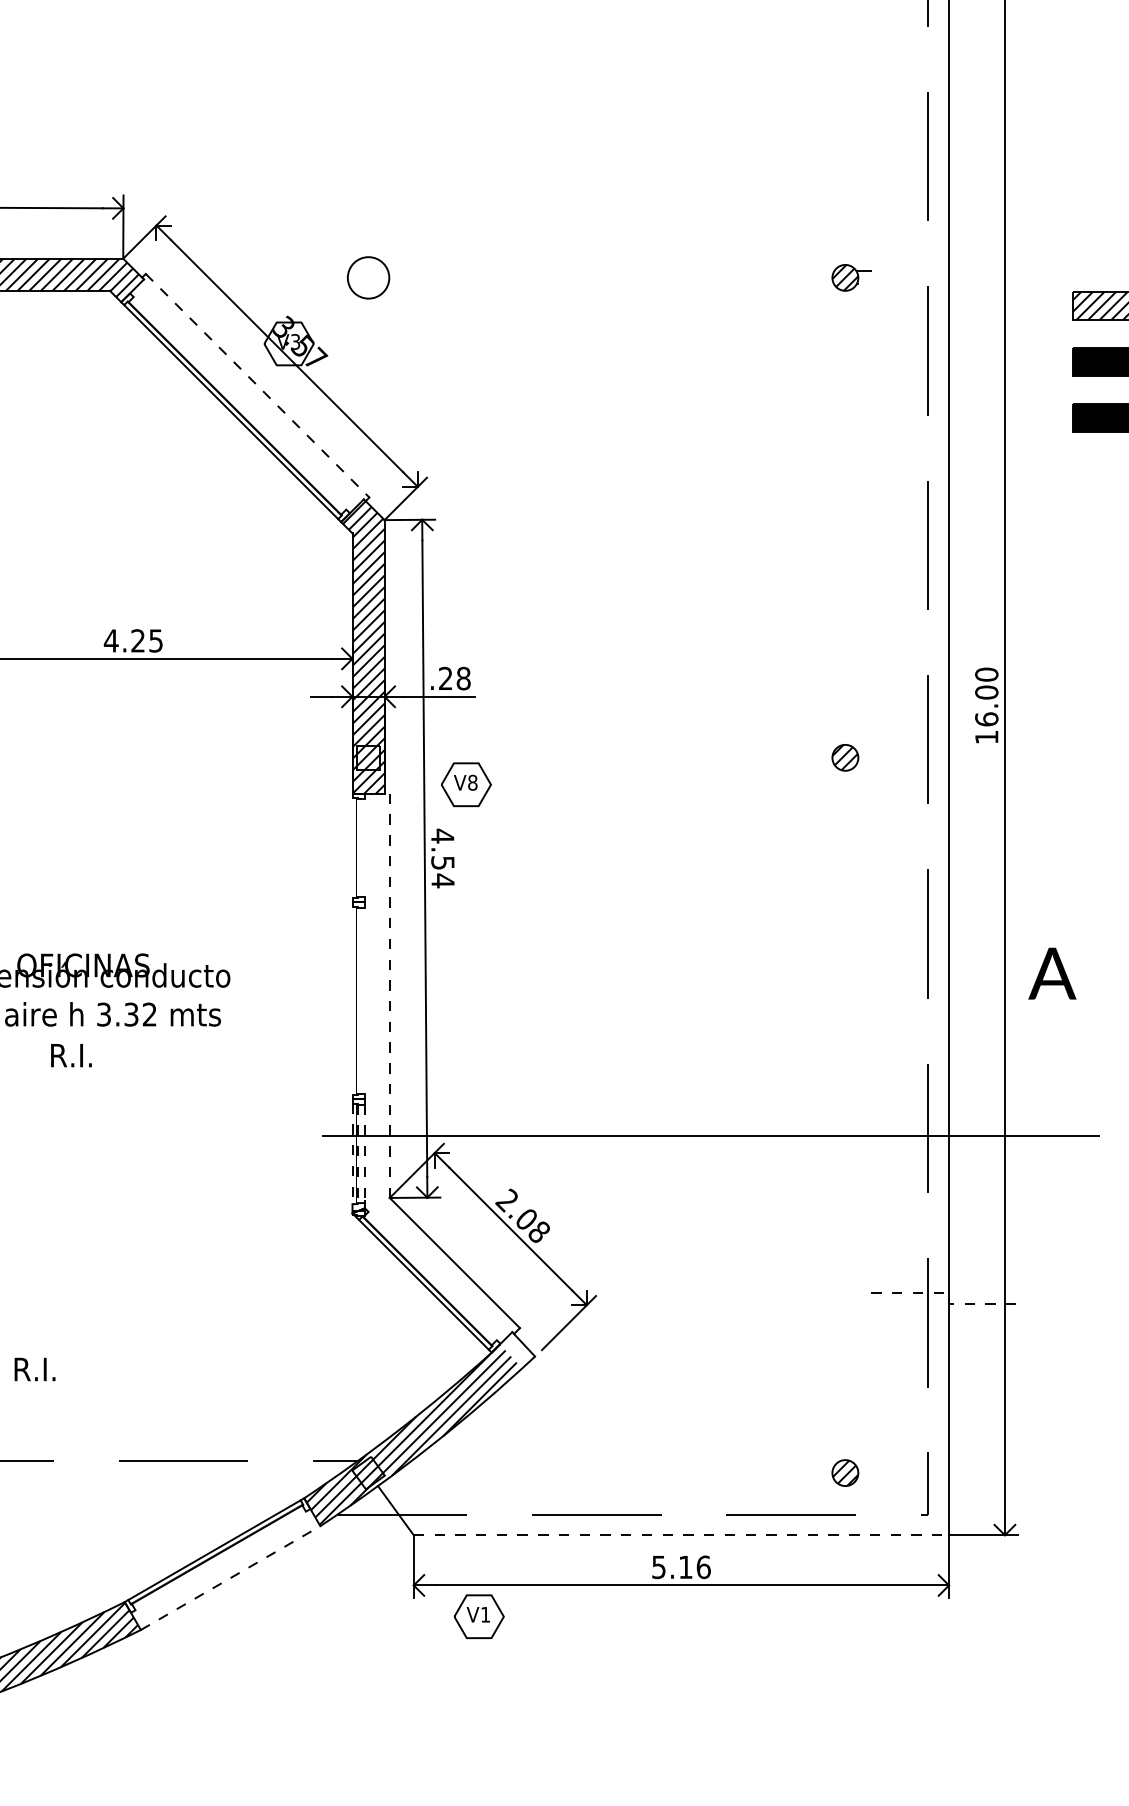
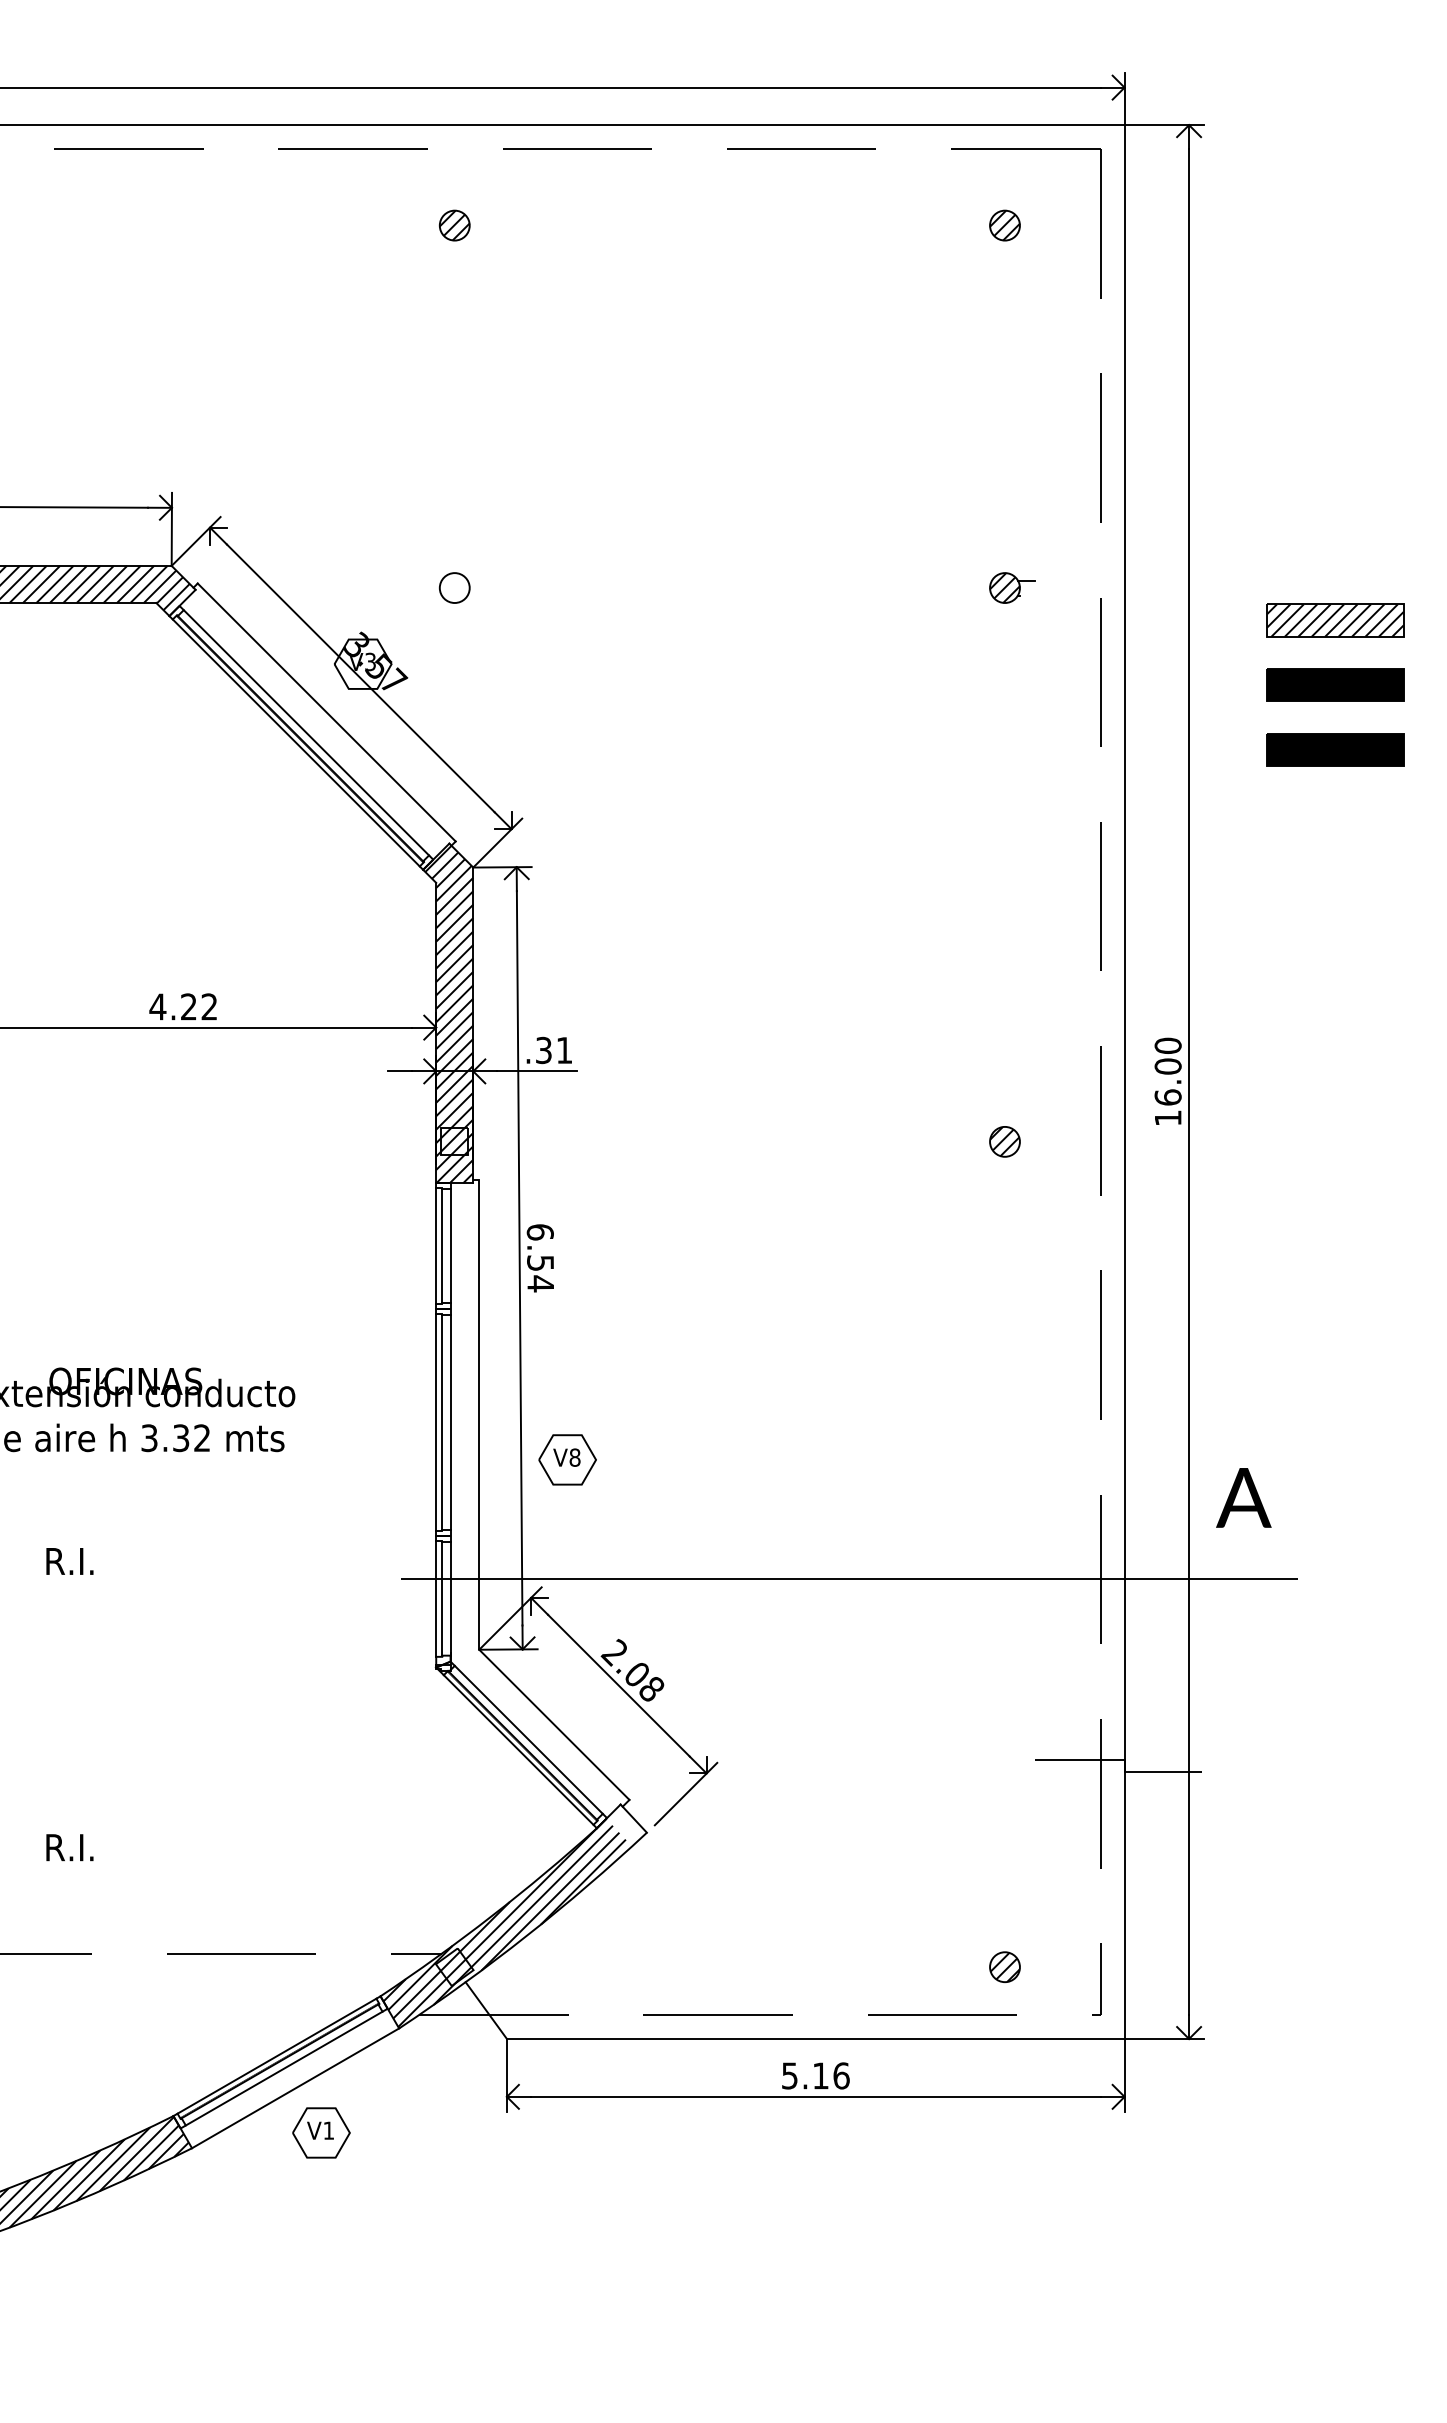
circle: (368, 278) -> (454, 588), size x0.62
line: (258, 385) -> (327, 712), dashed -> solid
line: (240, 403) -> (306, 732), added
text: (156, 640) -> (209, 1006), 4.25 -> 4.22
text: (454, 678) -> (554, 1050), .28 -> .31
part: (466, 784) -> (567, 1459), moved
text: (441, 835) -> (539, 1231), 4.54 -> 6.54
line: (352, 847) -> (436, 1245), added
line: (357, 847) -> (442, 1245), added
line: (364, 847) -> (450, 1245), added
text: (1052, 973) -> (1243, 1497), moved
line: (390, 990) -> (479, 1410), dashed -> solid
line: (352, 1001) -> (436, 1422), added
line: (357, 1001) -> (442, 1422), added
line: (364, 1001) -> (450, 1422), added
text: (71, 1055) -> (69, 1561), moved
line: (357, 1153) -> (442, 1598), dashed -> solid
line: (364, 1153) -> (450, 1598), dashed -> solid
line: (352, 1154) -> (436, 1599), dashed -> solid
line: (432, 1275) -> (528, 1739), added
line: (948, 1293) -> (1124, 1759), dashed -> solid
line: (681, 1534) -> (815, 2038), dashed -> solid
line: (220, 1560) -> (283, 2068), added
line: (230, 1578) -> (295, 2088), dashed -> solid
part: (479, 1616) -> (321, 2132), moved

